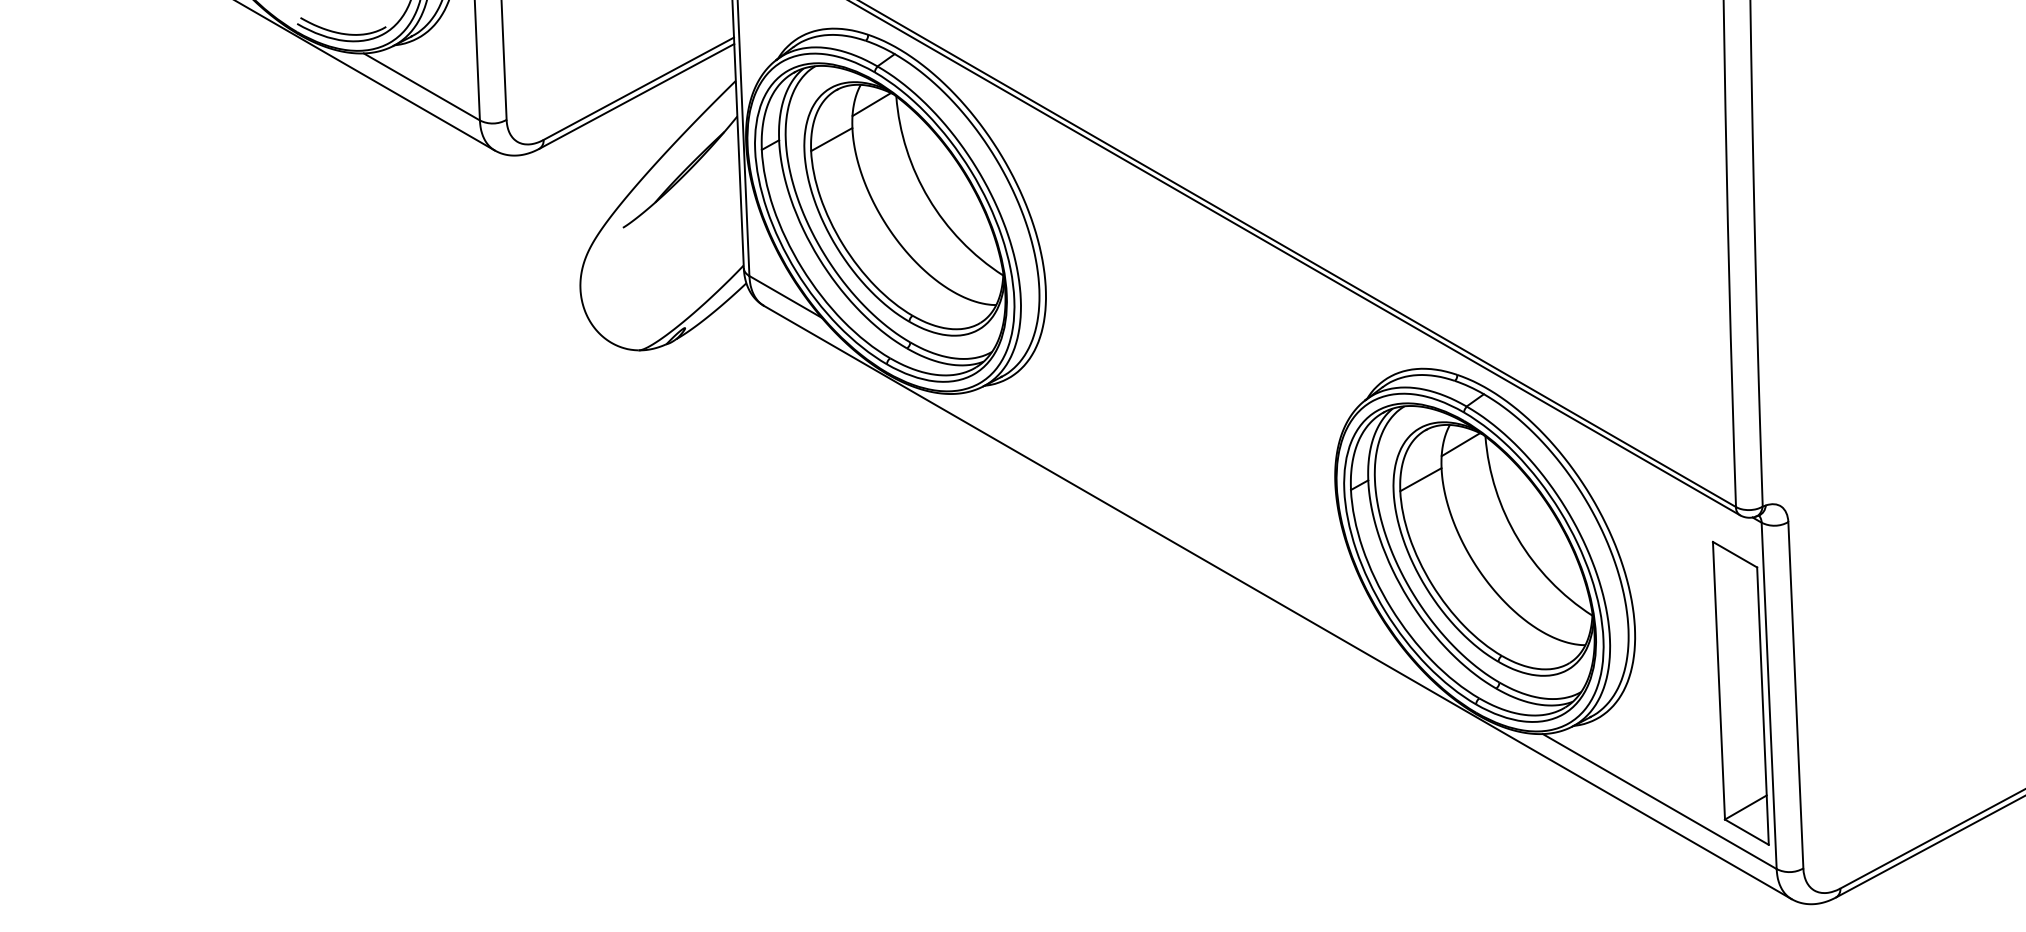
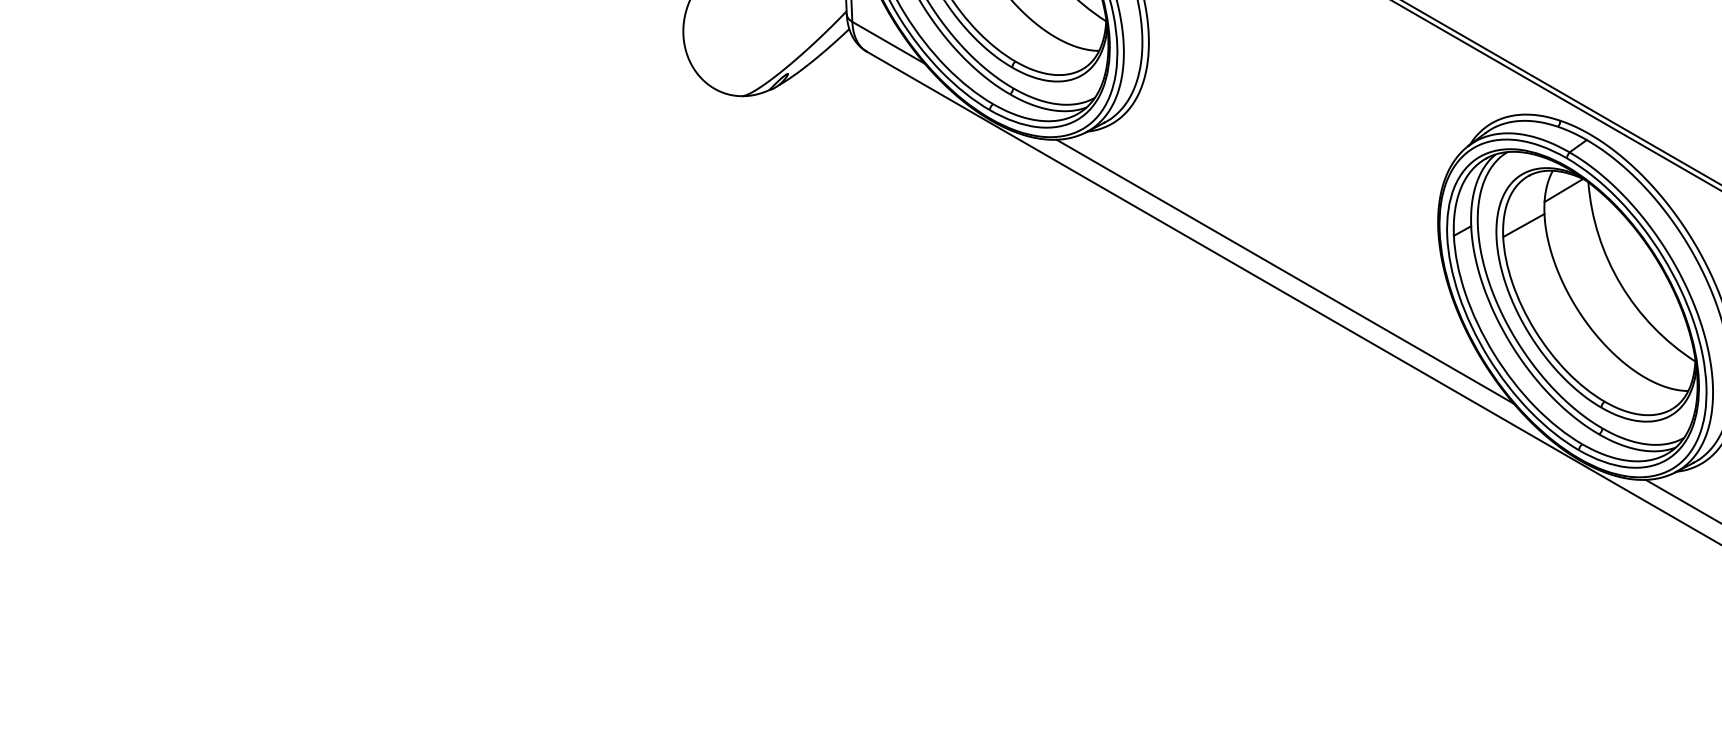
line: (1182, 525) -> (1285, 271), added

